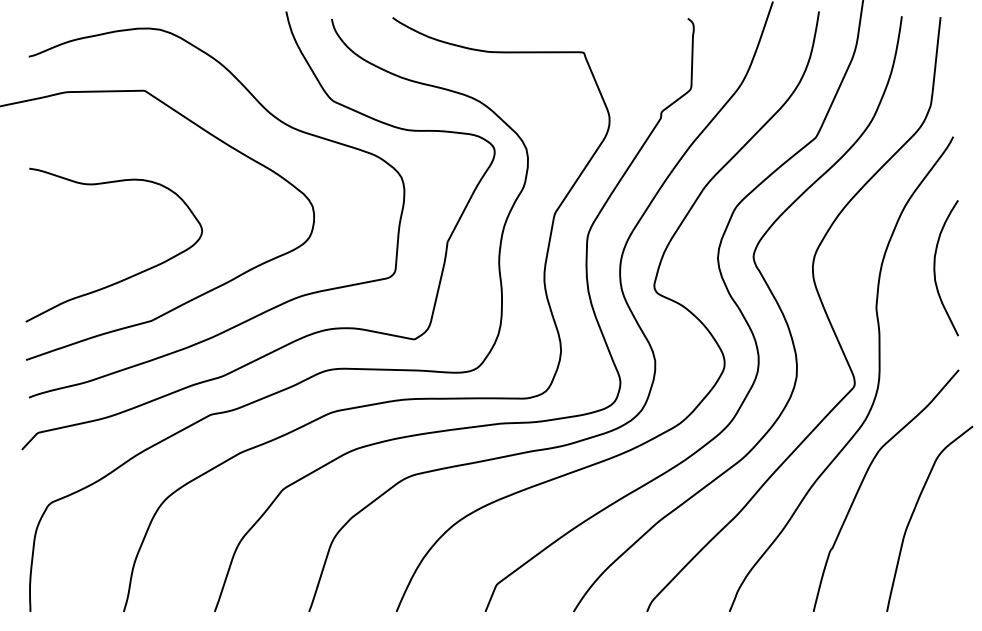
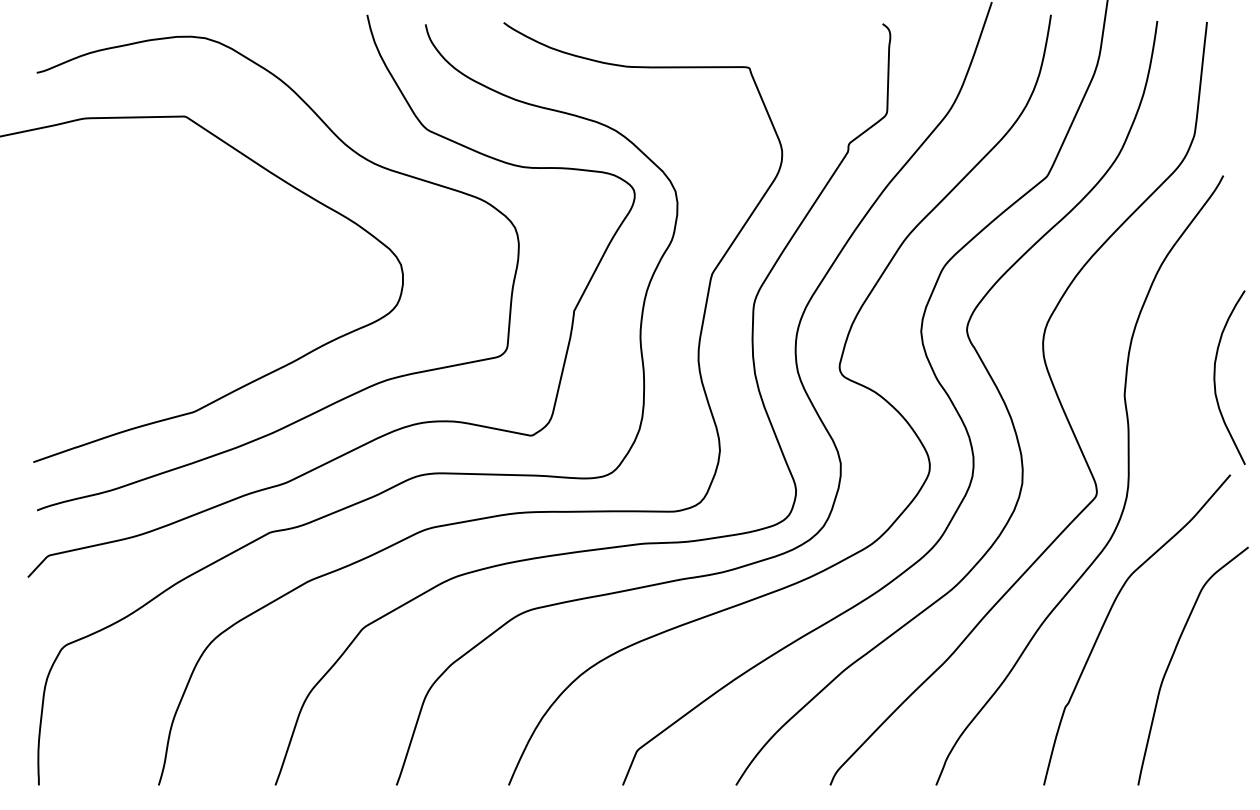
curve: (935, 268) -> (1215, 378), moved
curve: (129, 276) -> (166, 354), removed

